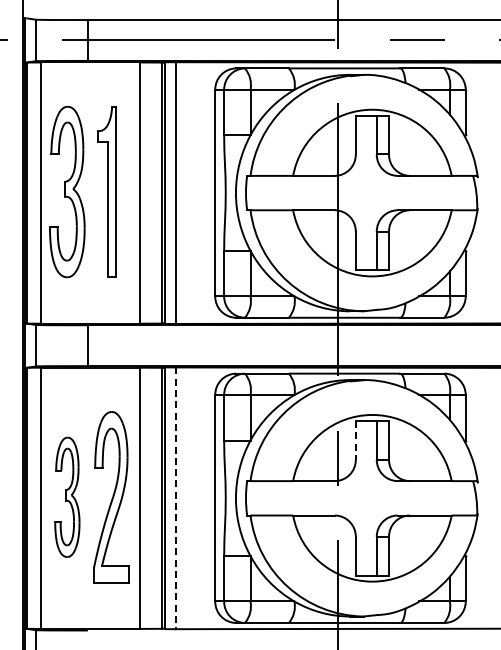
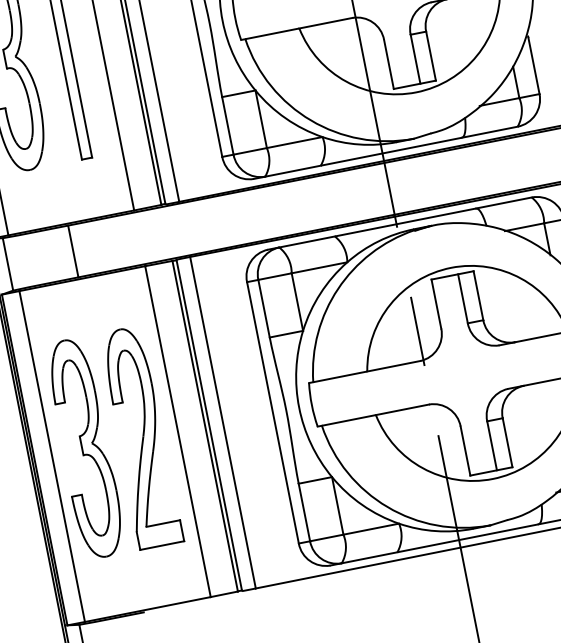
line: (355, 440) -> (436, 304), dashed -> solid
part: (67, 497) -> (85, 448), size x1.43
line: (175, 498) -> (222, 423), dashed -> solid

